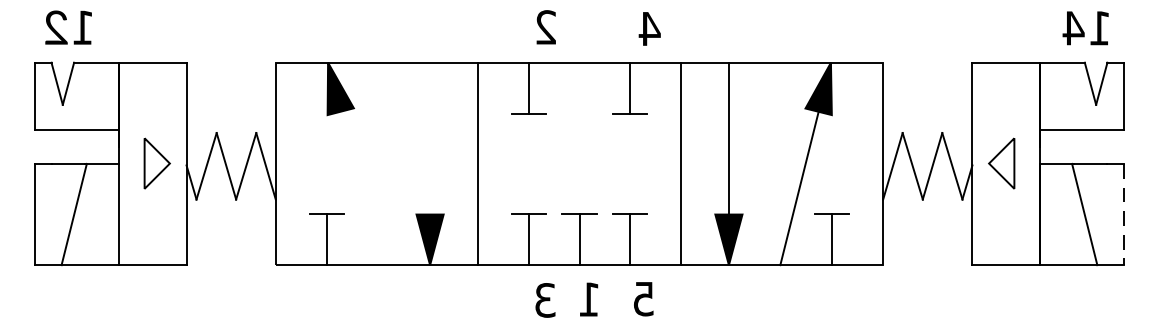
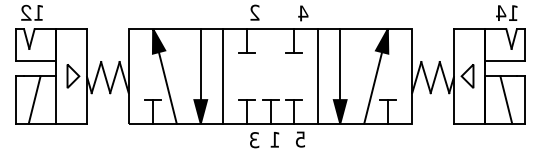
line: (429, 138) -> (200, 64), added
line: (358, 187) -> (167, 87), added
line: (1123, 215) -> (524, 100), dashed -> solid

